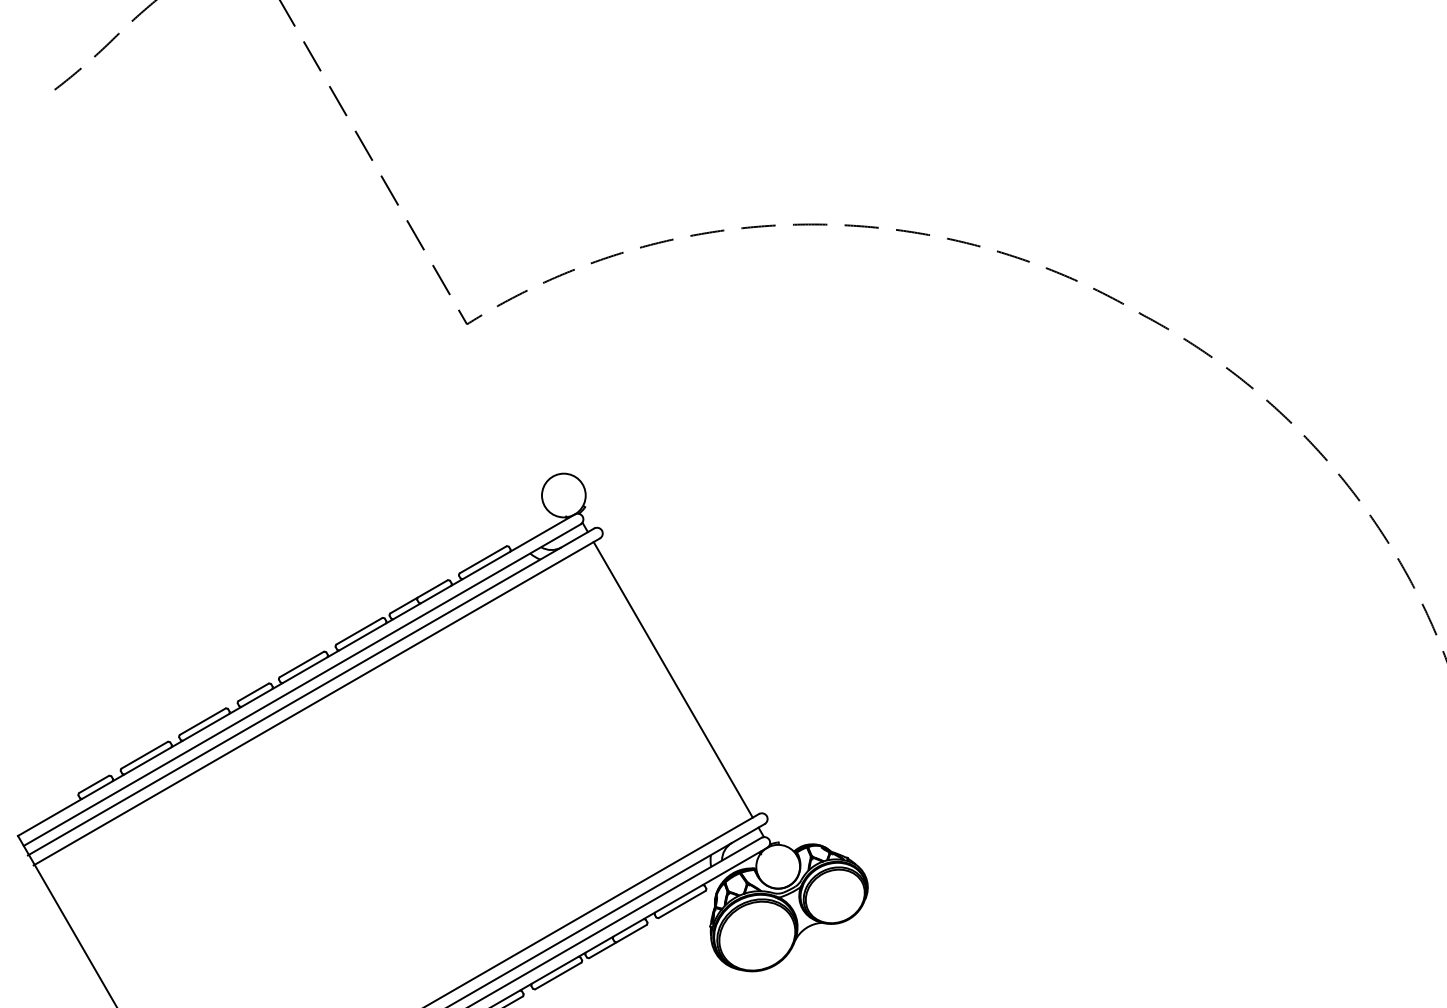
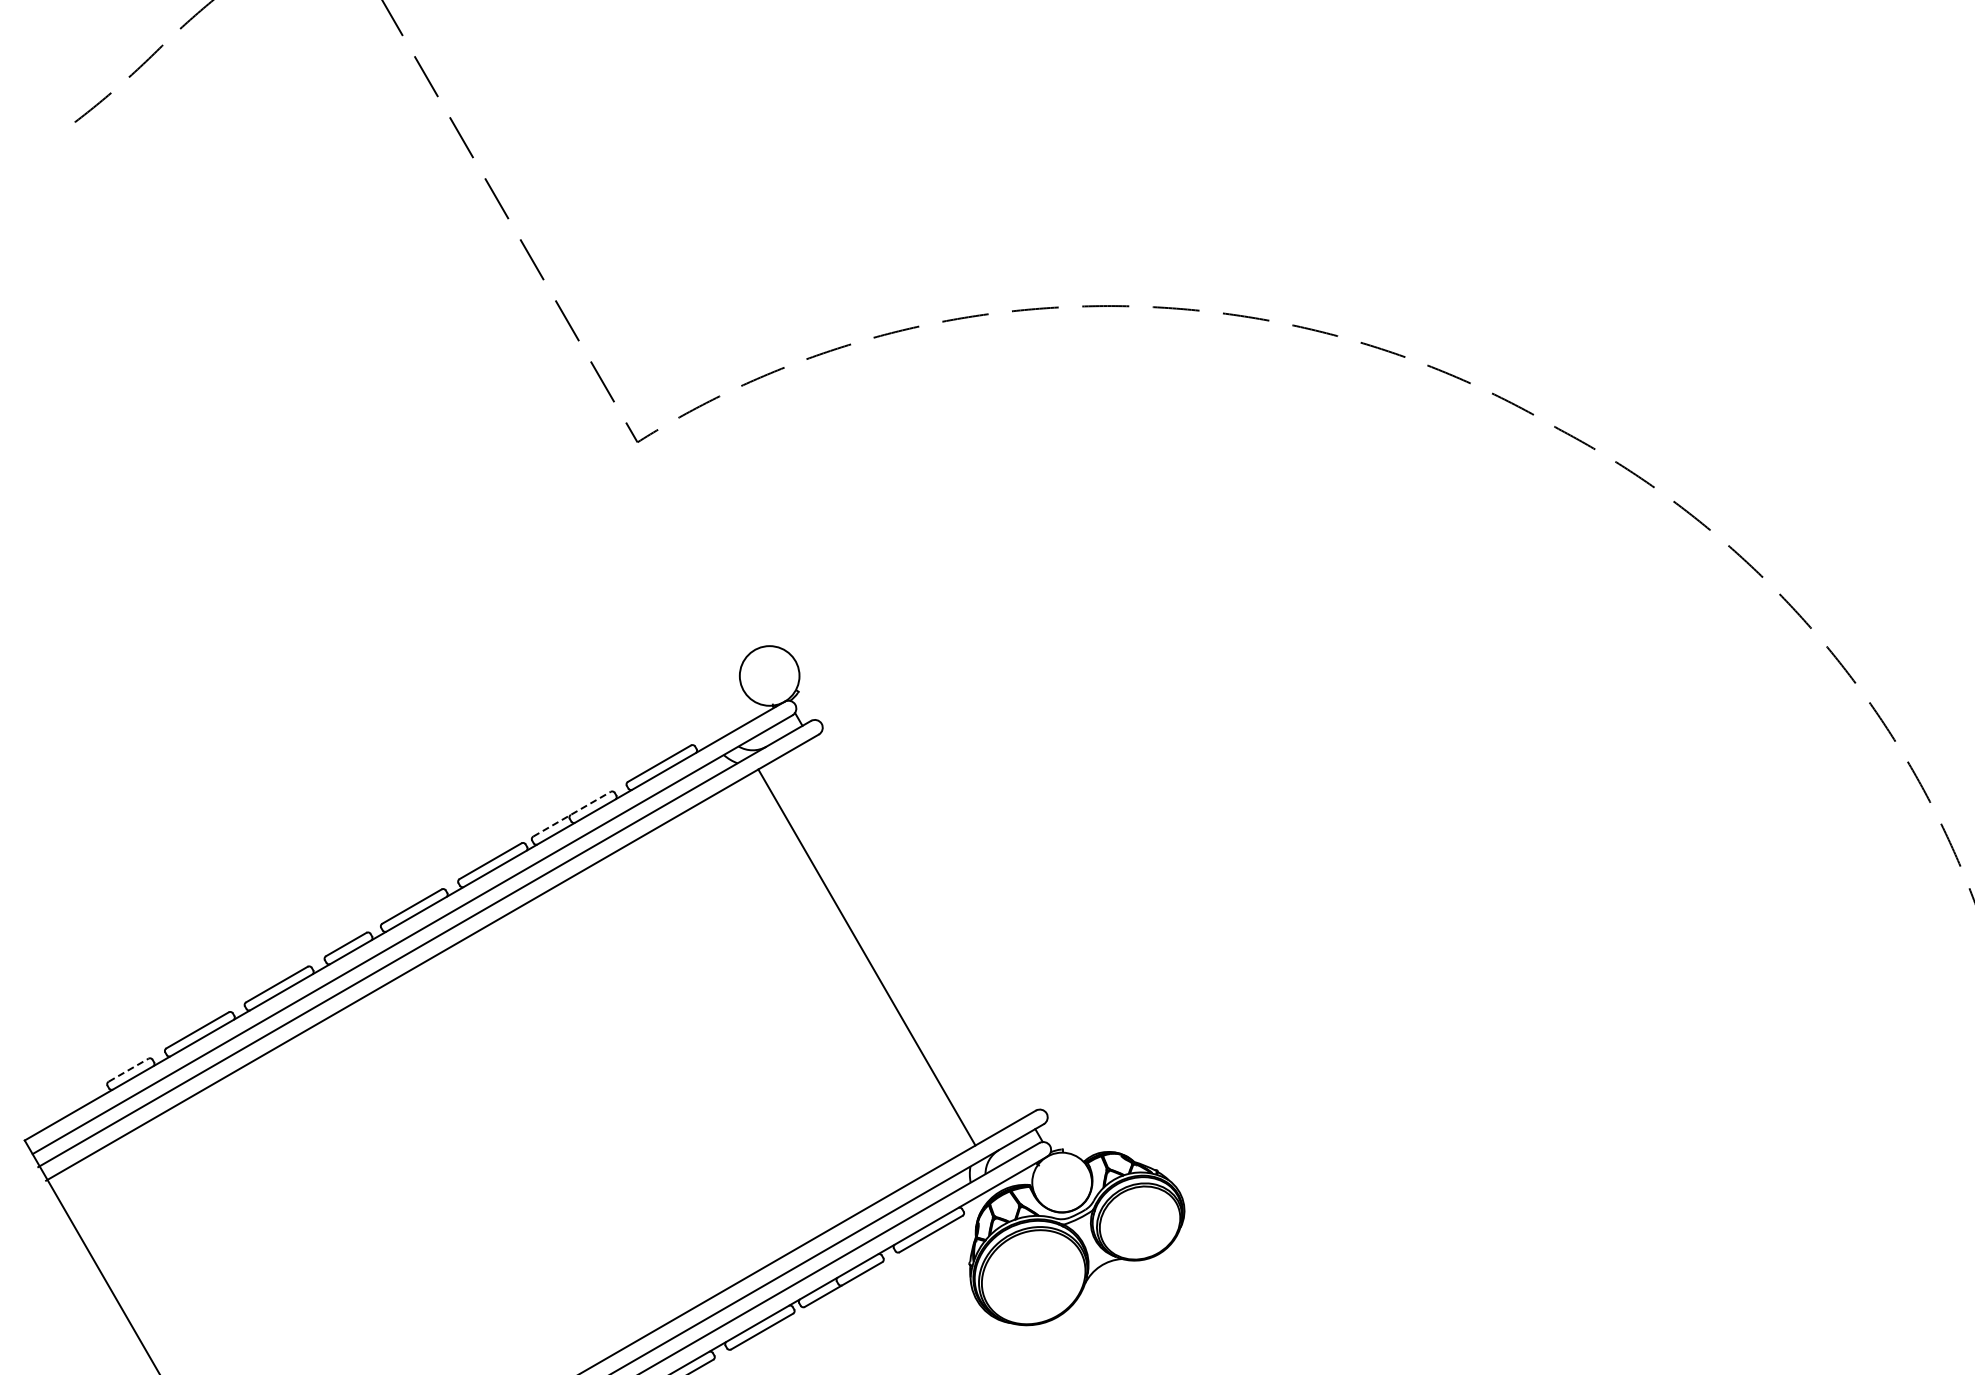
line: (419, 597) -> (572, 814), solid -> dashed
line: (672, 679) -> (866, 957), moved
line: (94, 783) -> (129, 1069), solid -> dashed

